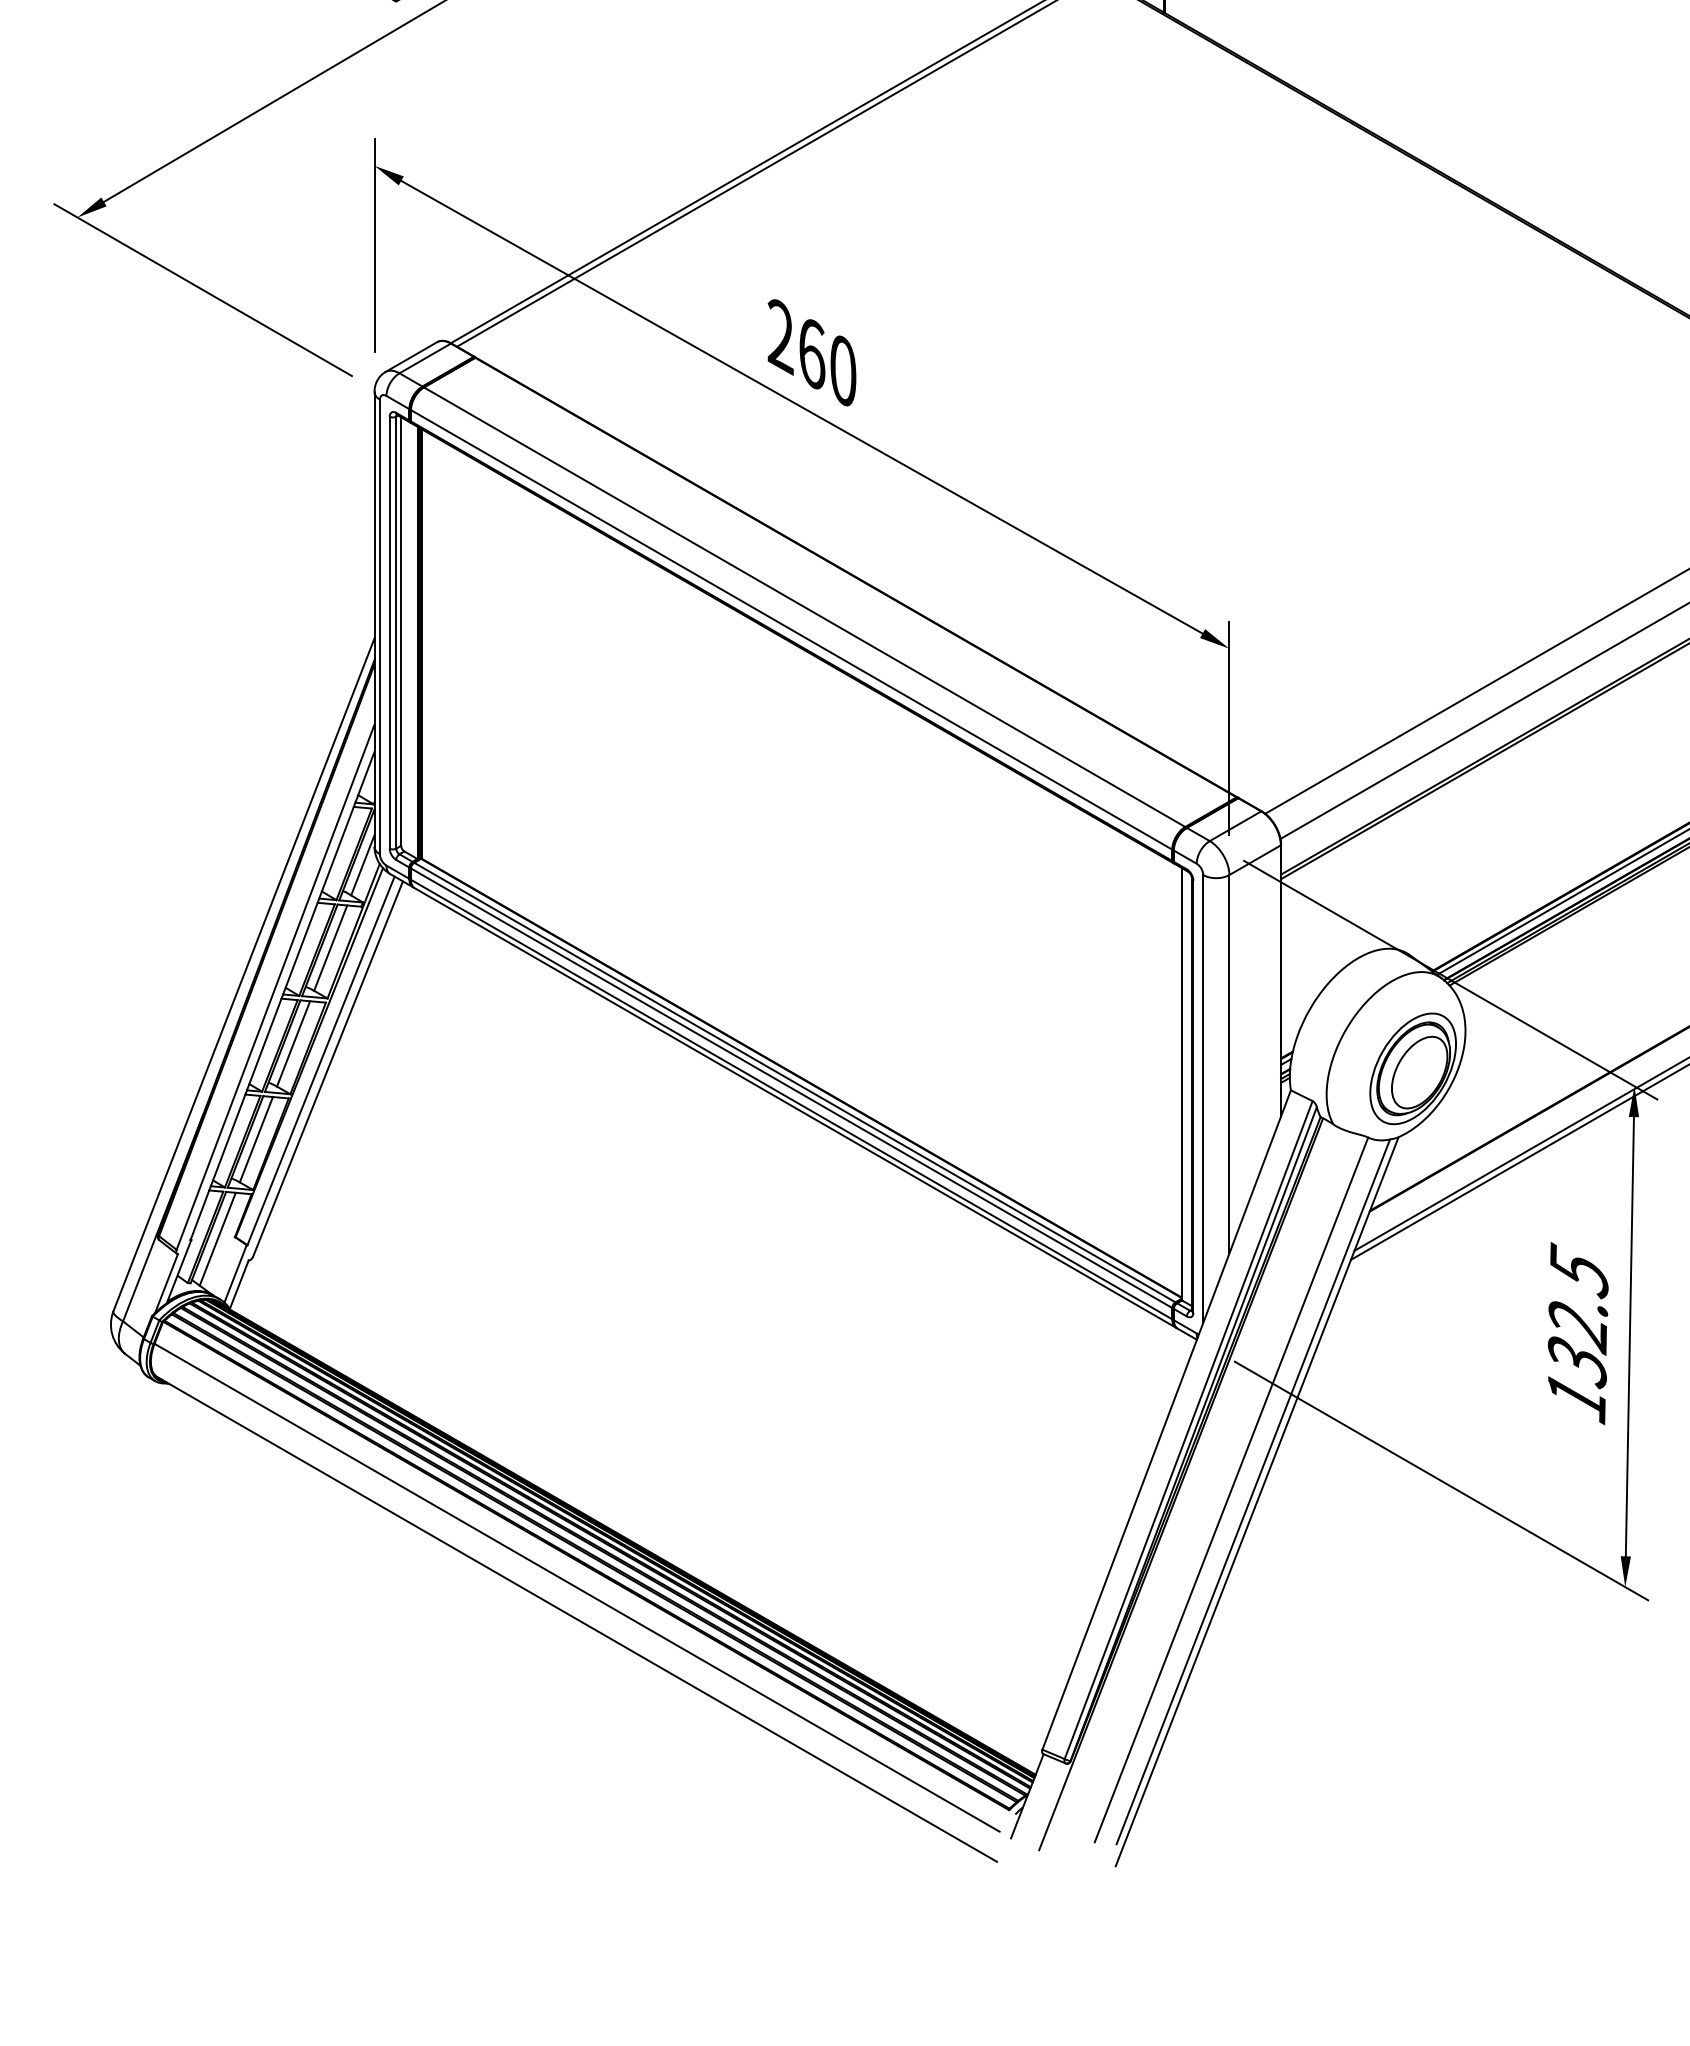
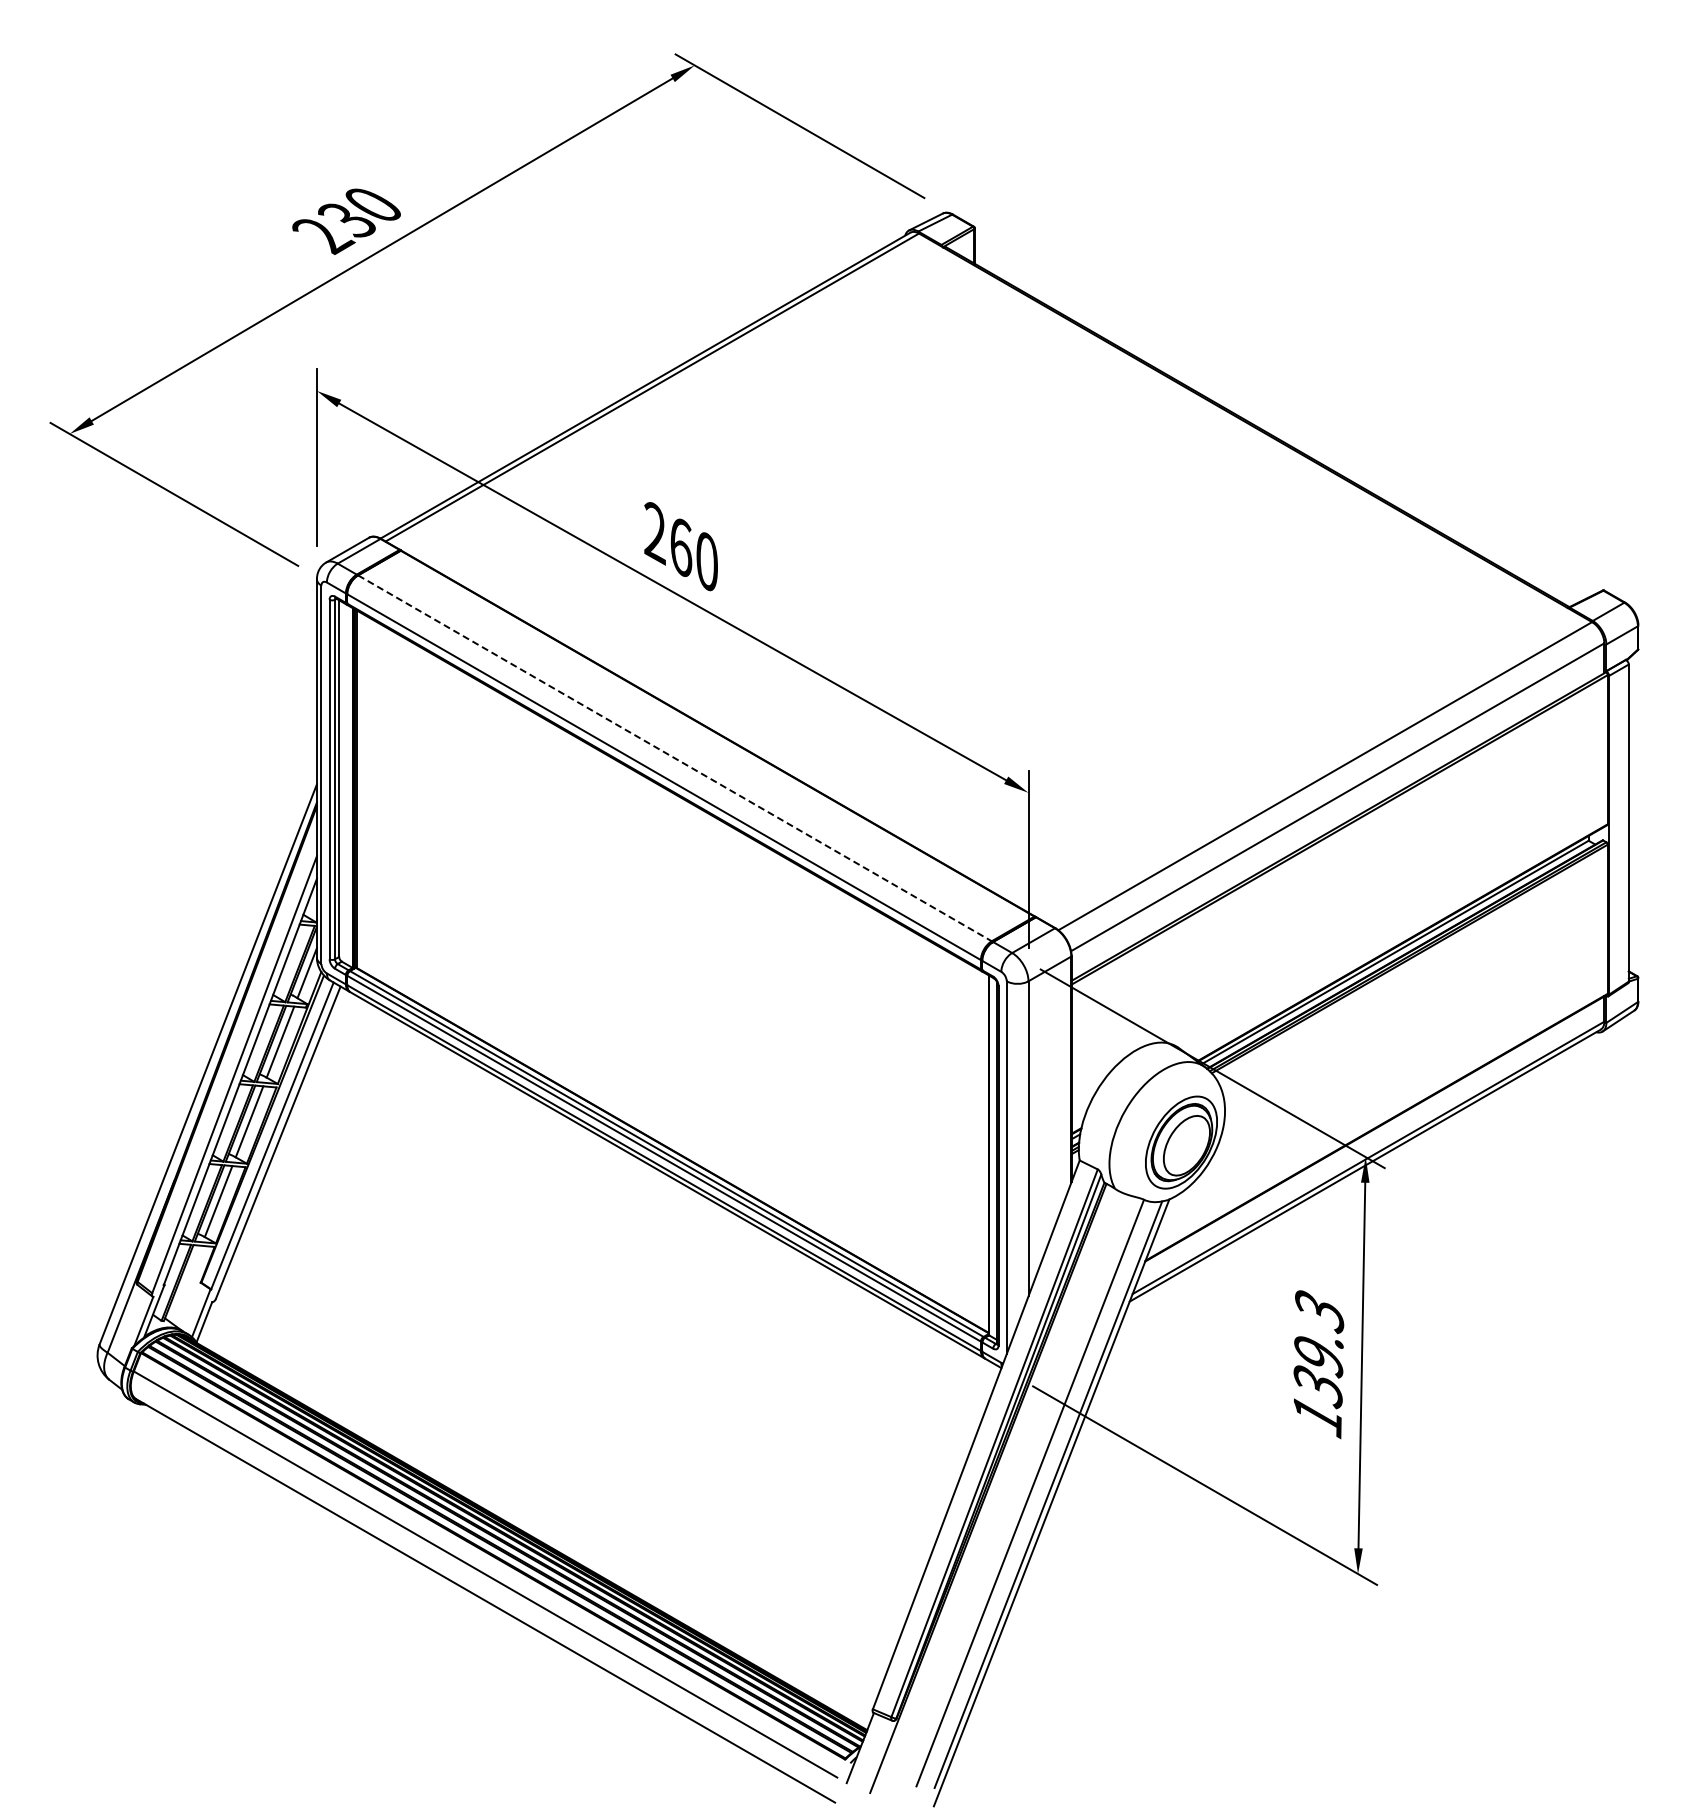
line: (804, 607) -> (674, 758), solid -> dashed
line: (217, 1239) -> (186, 1284), removed
text: (1577, 1298) -> (1318, 1333), 132.5 -> 139.3

